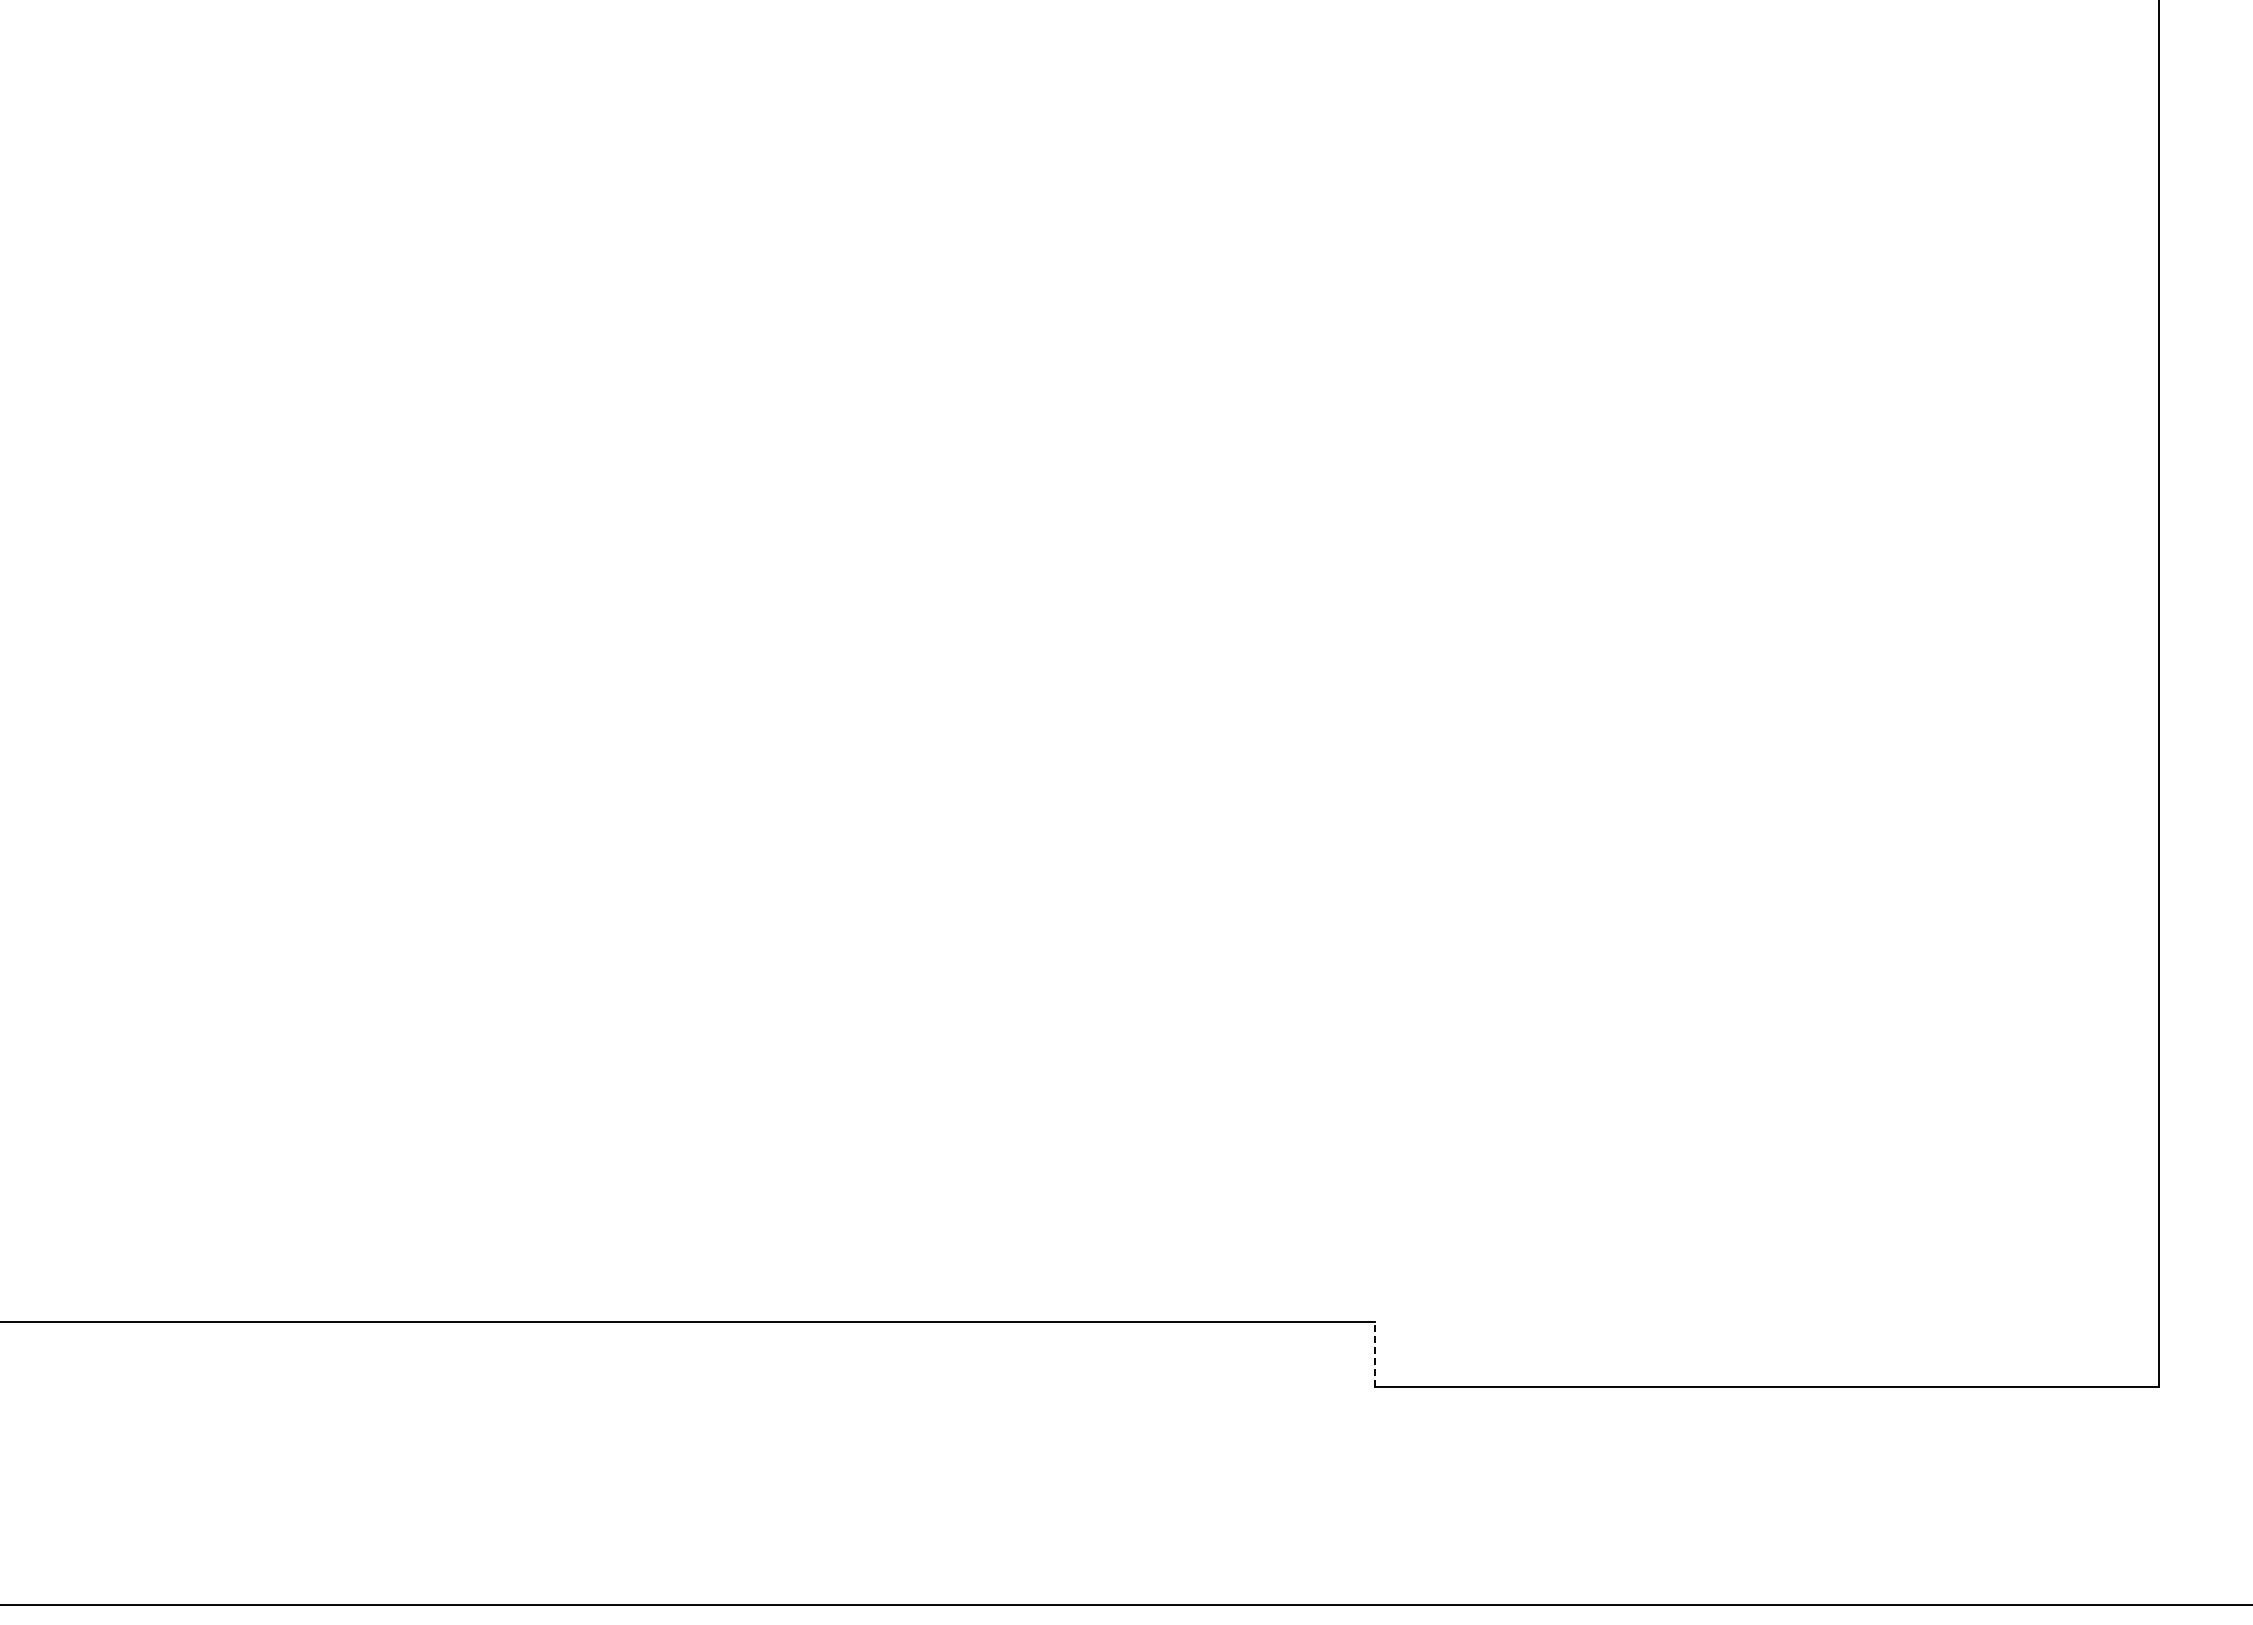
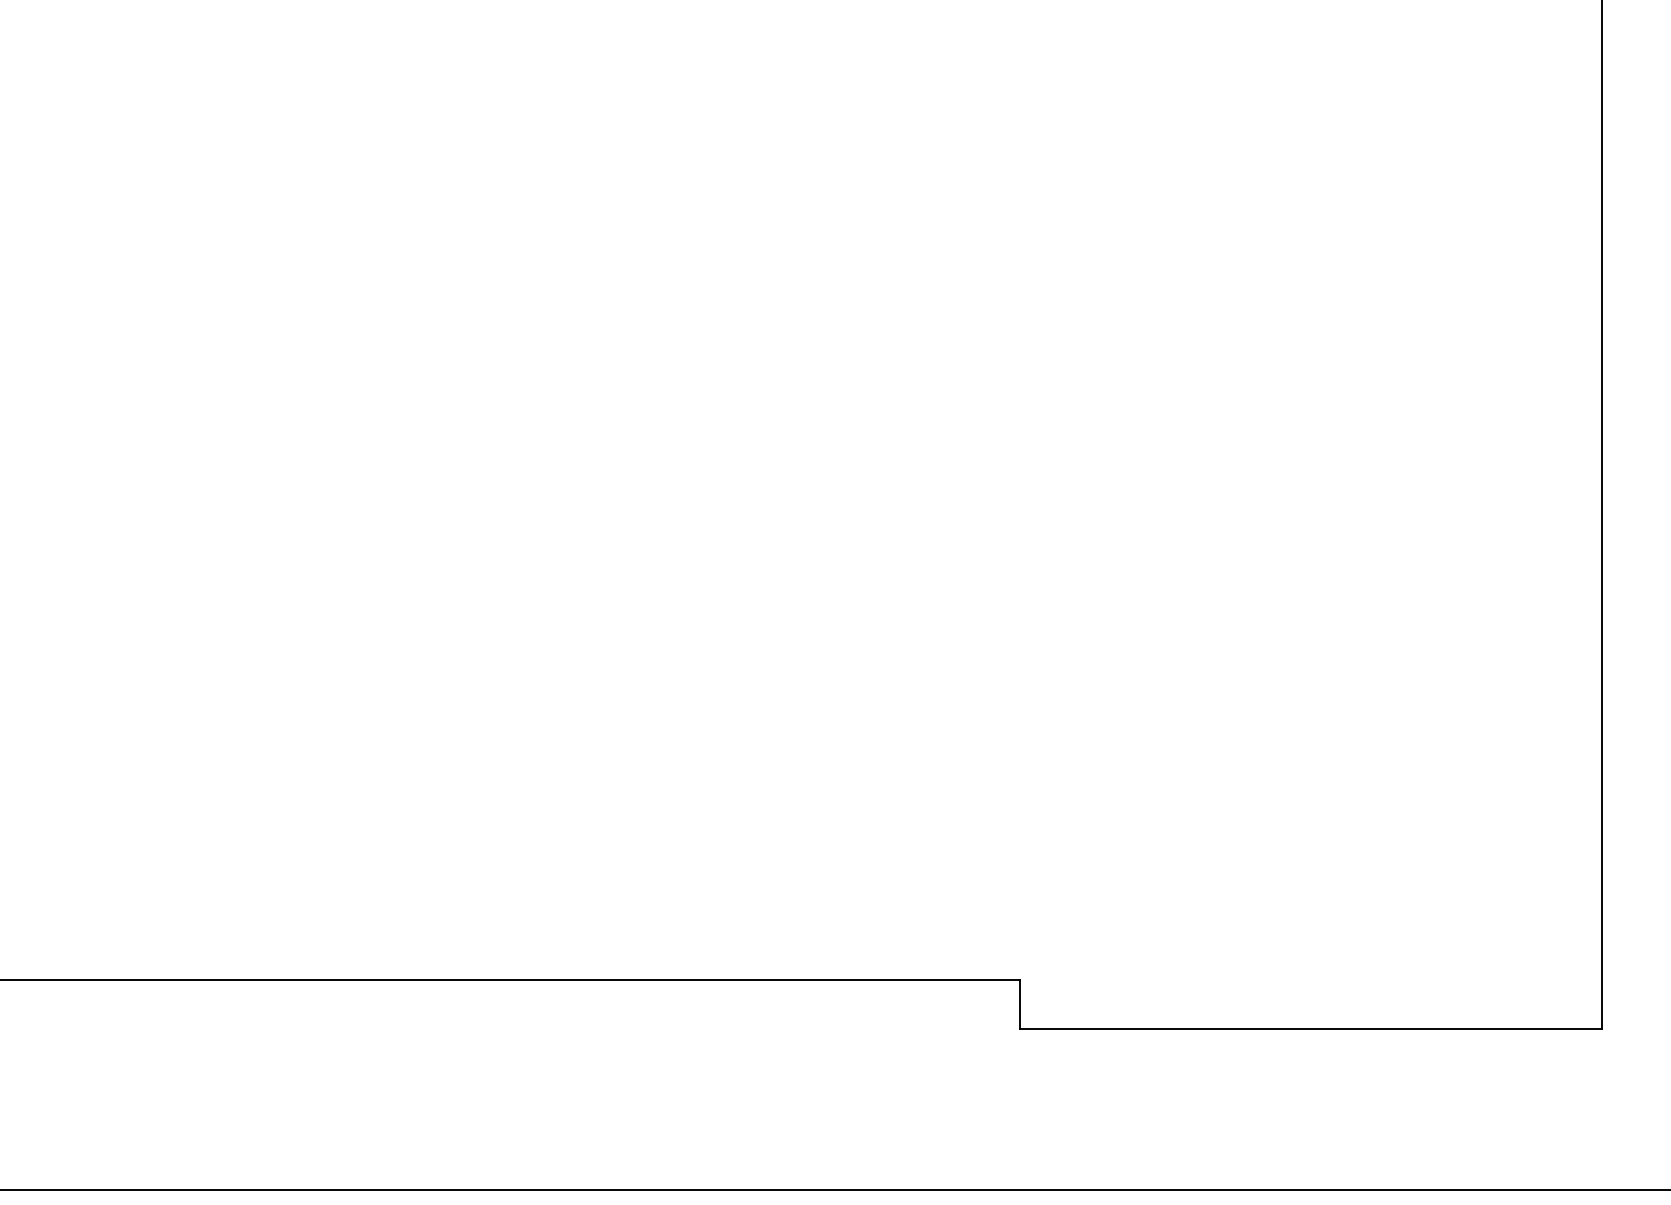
line: (1374, 1354) -> (1019, 1004), dashed -> solid

